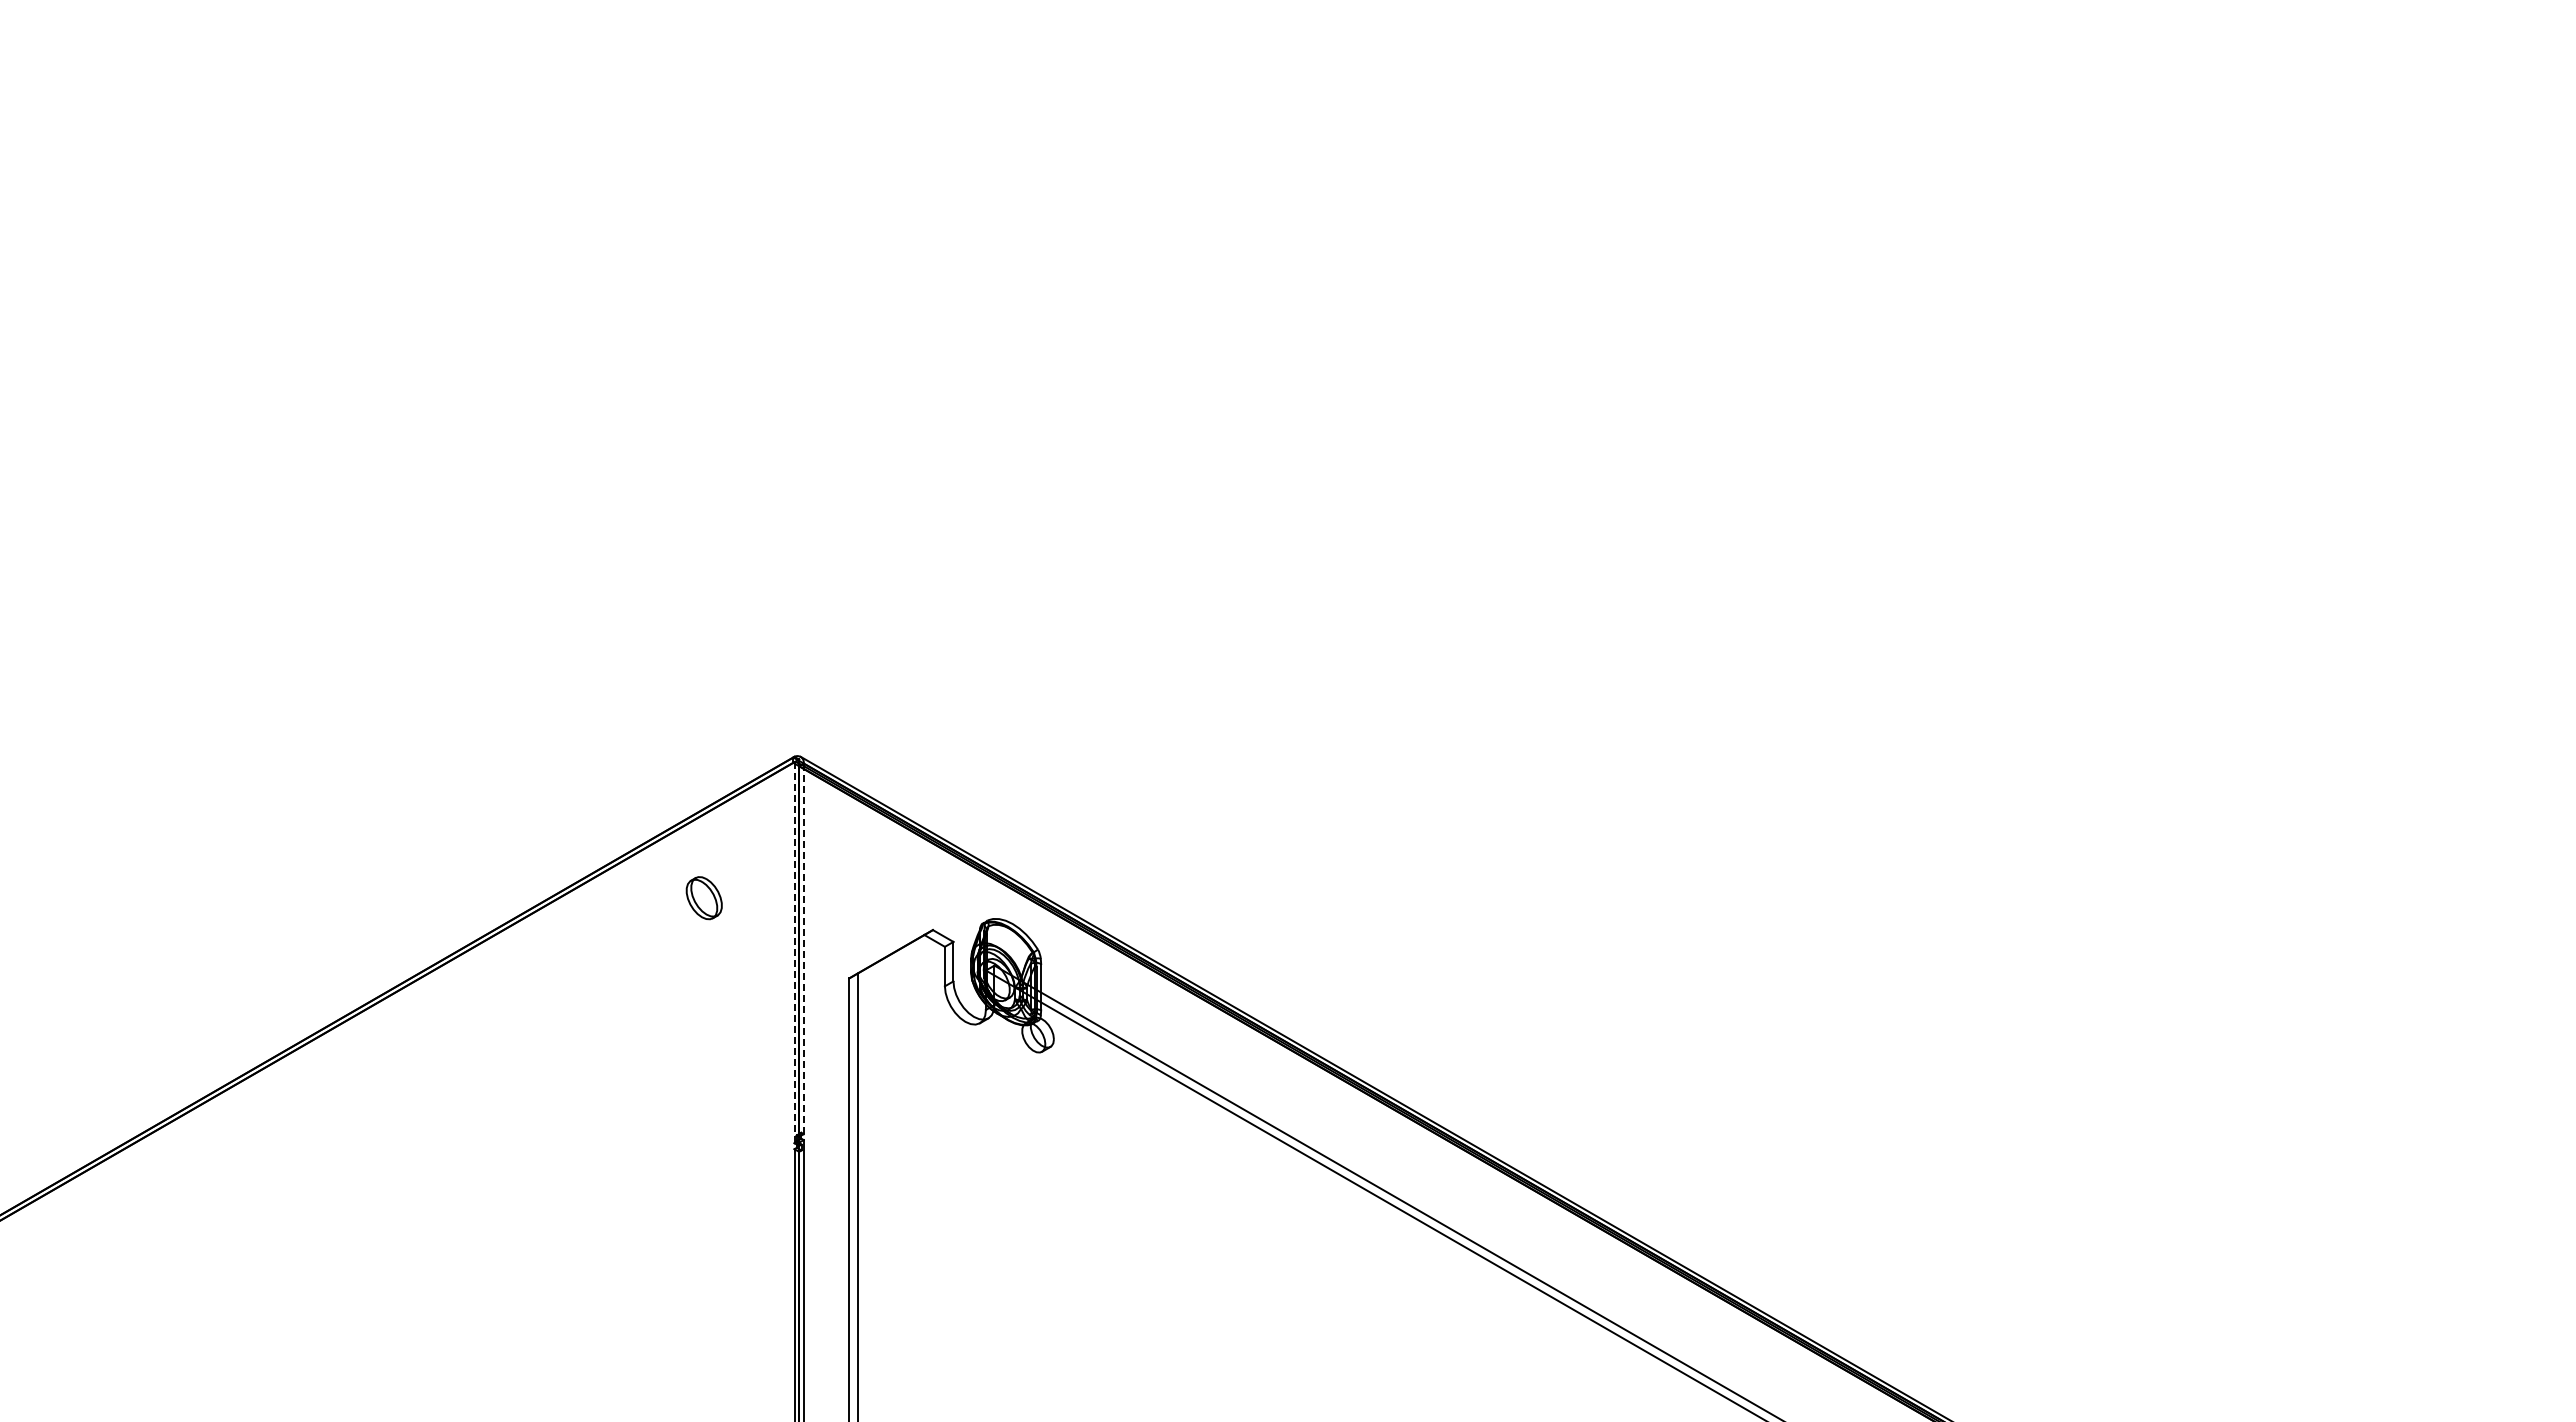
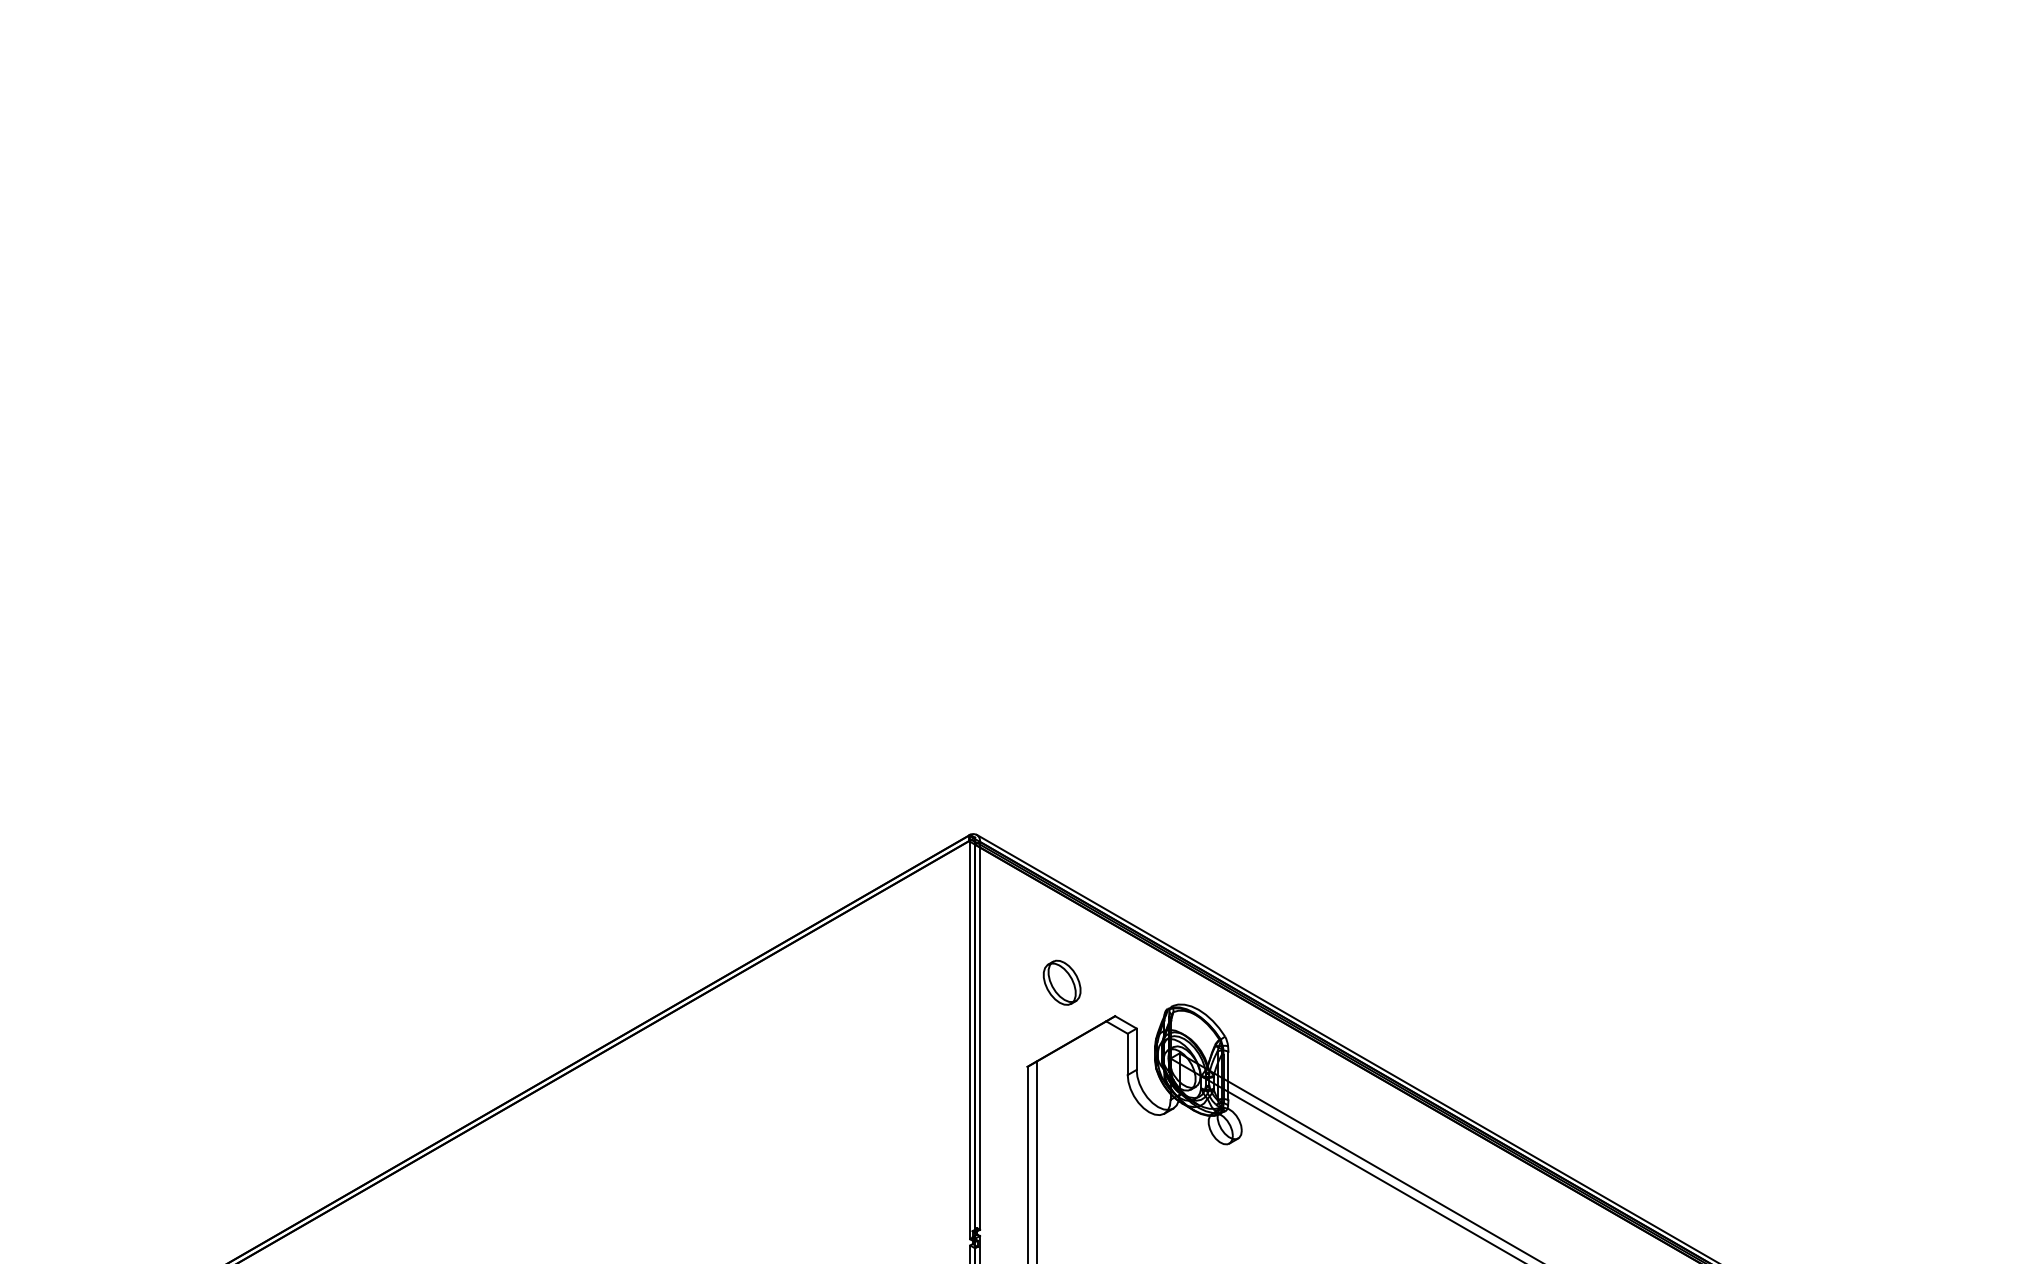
part: (703, 898) -> (1061, 983), moved
line: (794, 949) -> (970, 1036), dashed -> solid
line: (803, 949) -> (979, 1036), dashed -> solid

